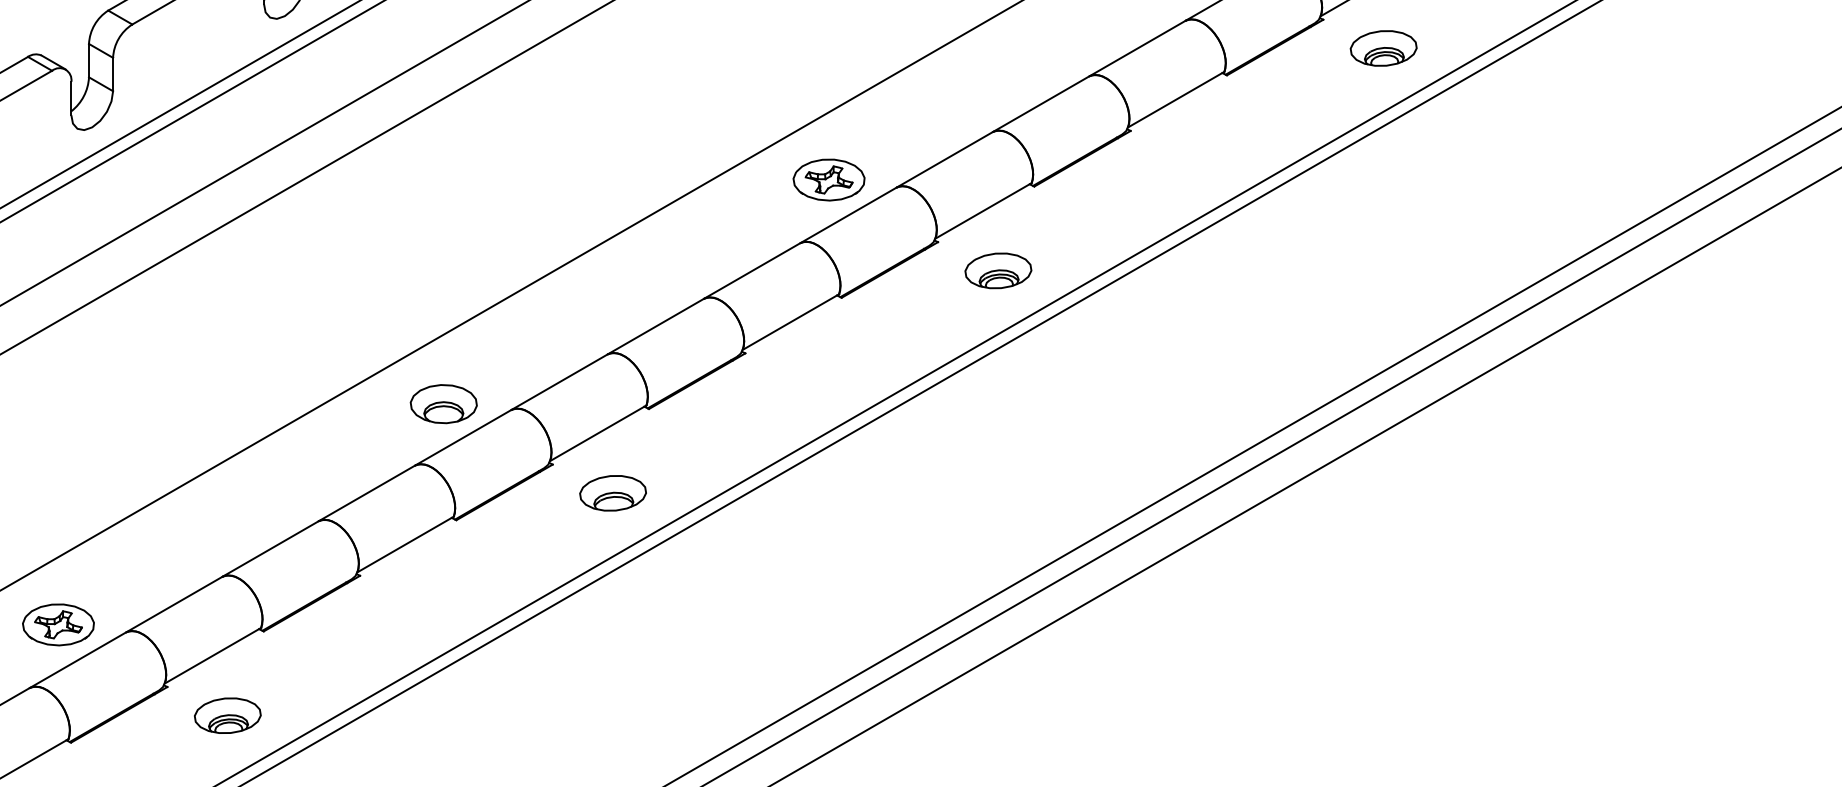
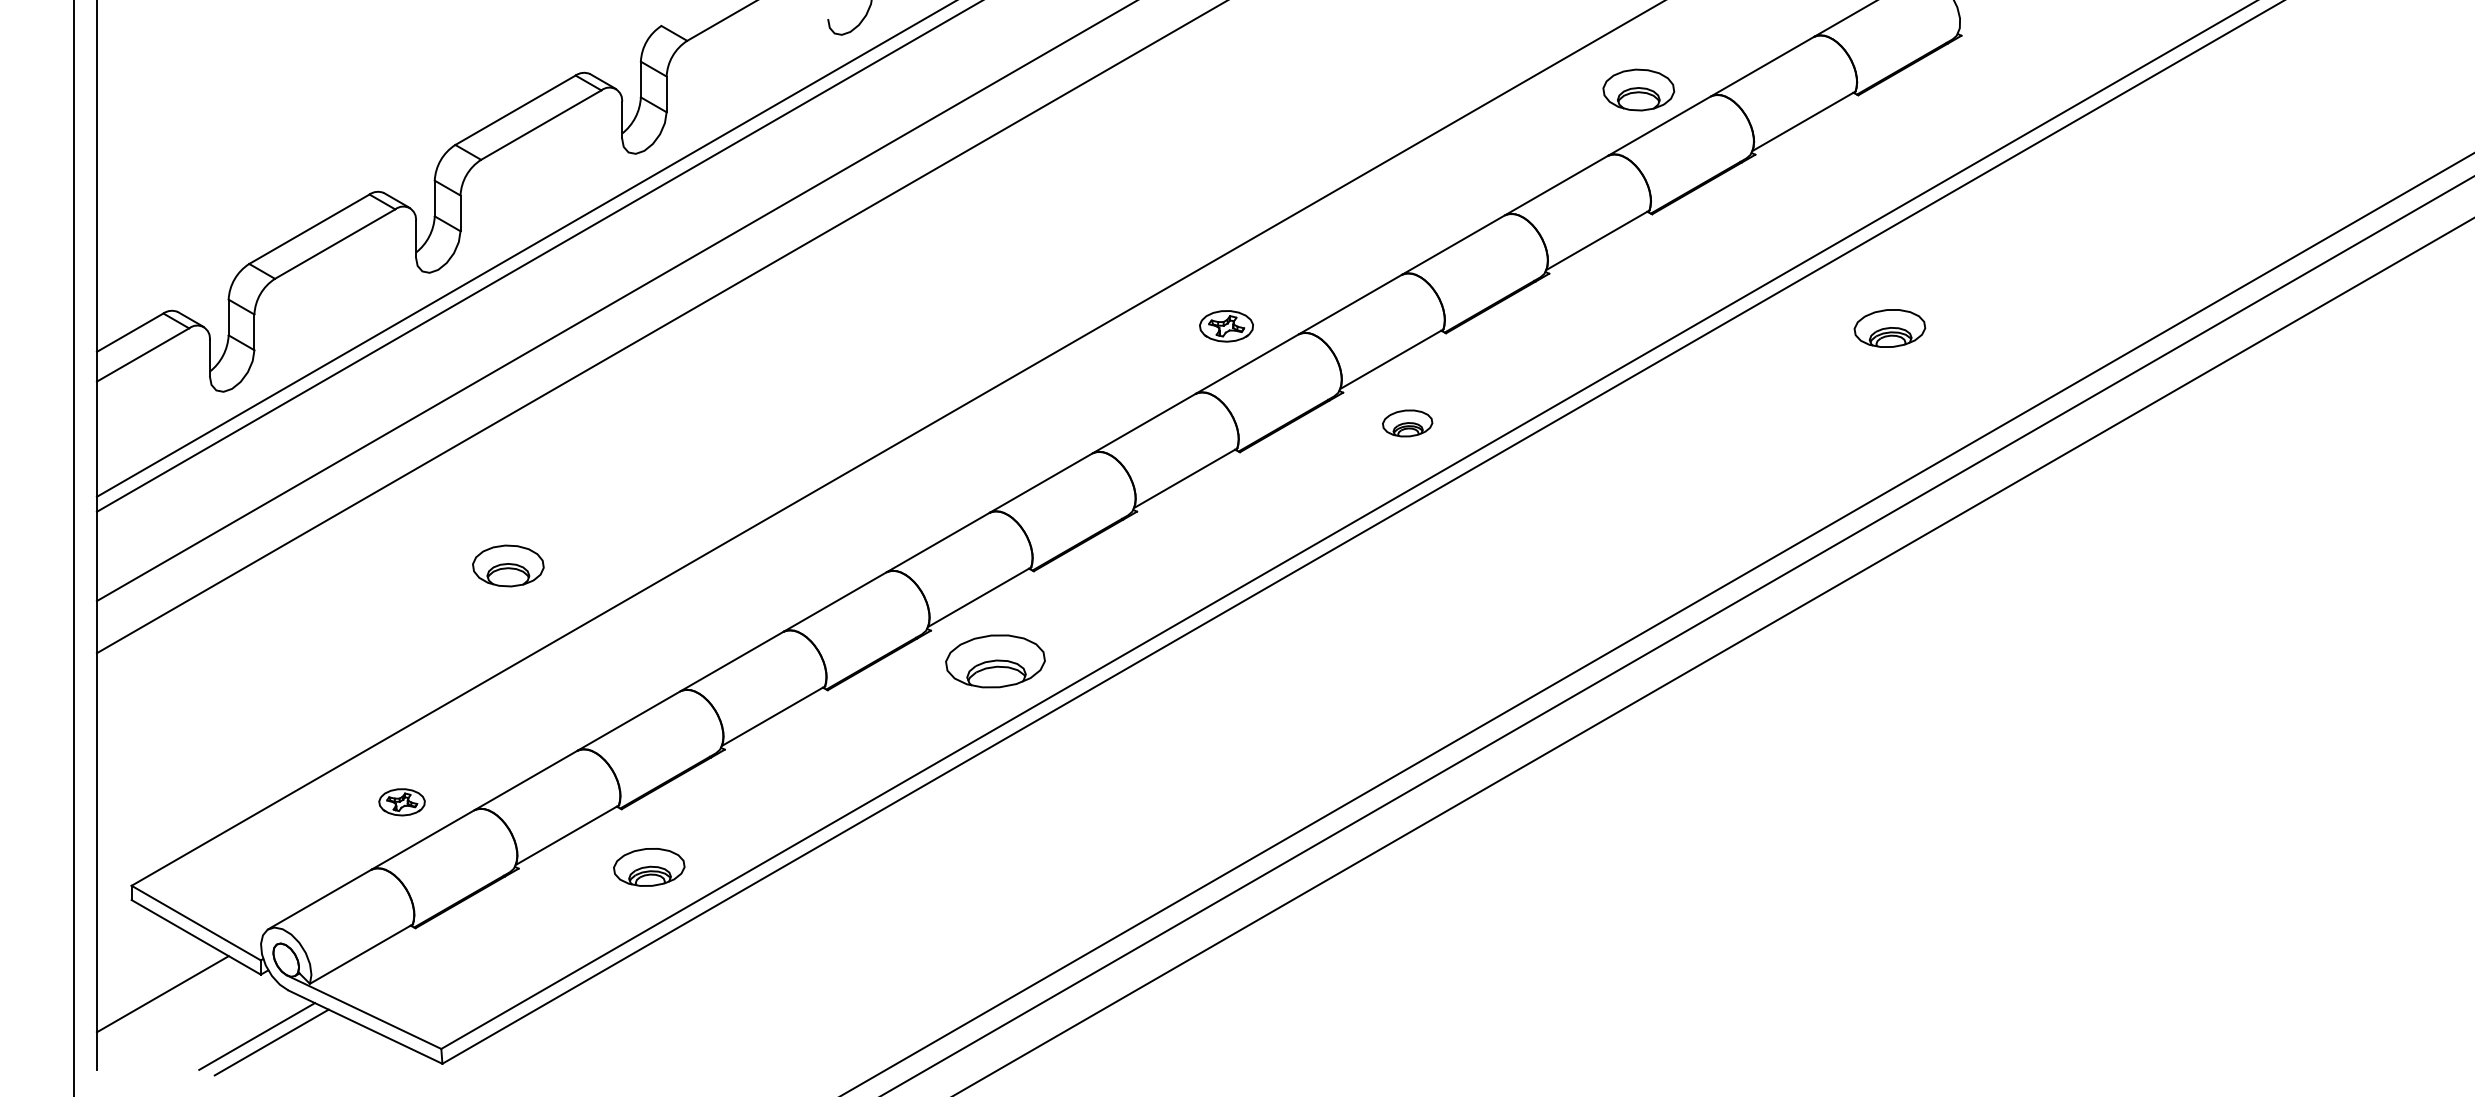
part: (1383, 48) -> (1889, 328), moved
part: (829, 180) -> (1226, 326), size x0.7
part: (998, 270) -> (1407, 423), size x0.7
part: (443, 403) -> (508, 565), moved
part: (613, 493) -> (995, 661), size x1.4
part: (57, 625) -> (401, 802), size x0.6
part: (228, 715) -> (649, 867), moved

